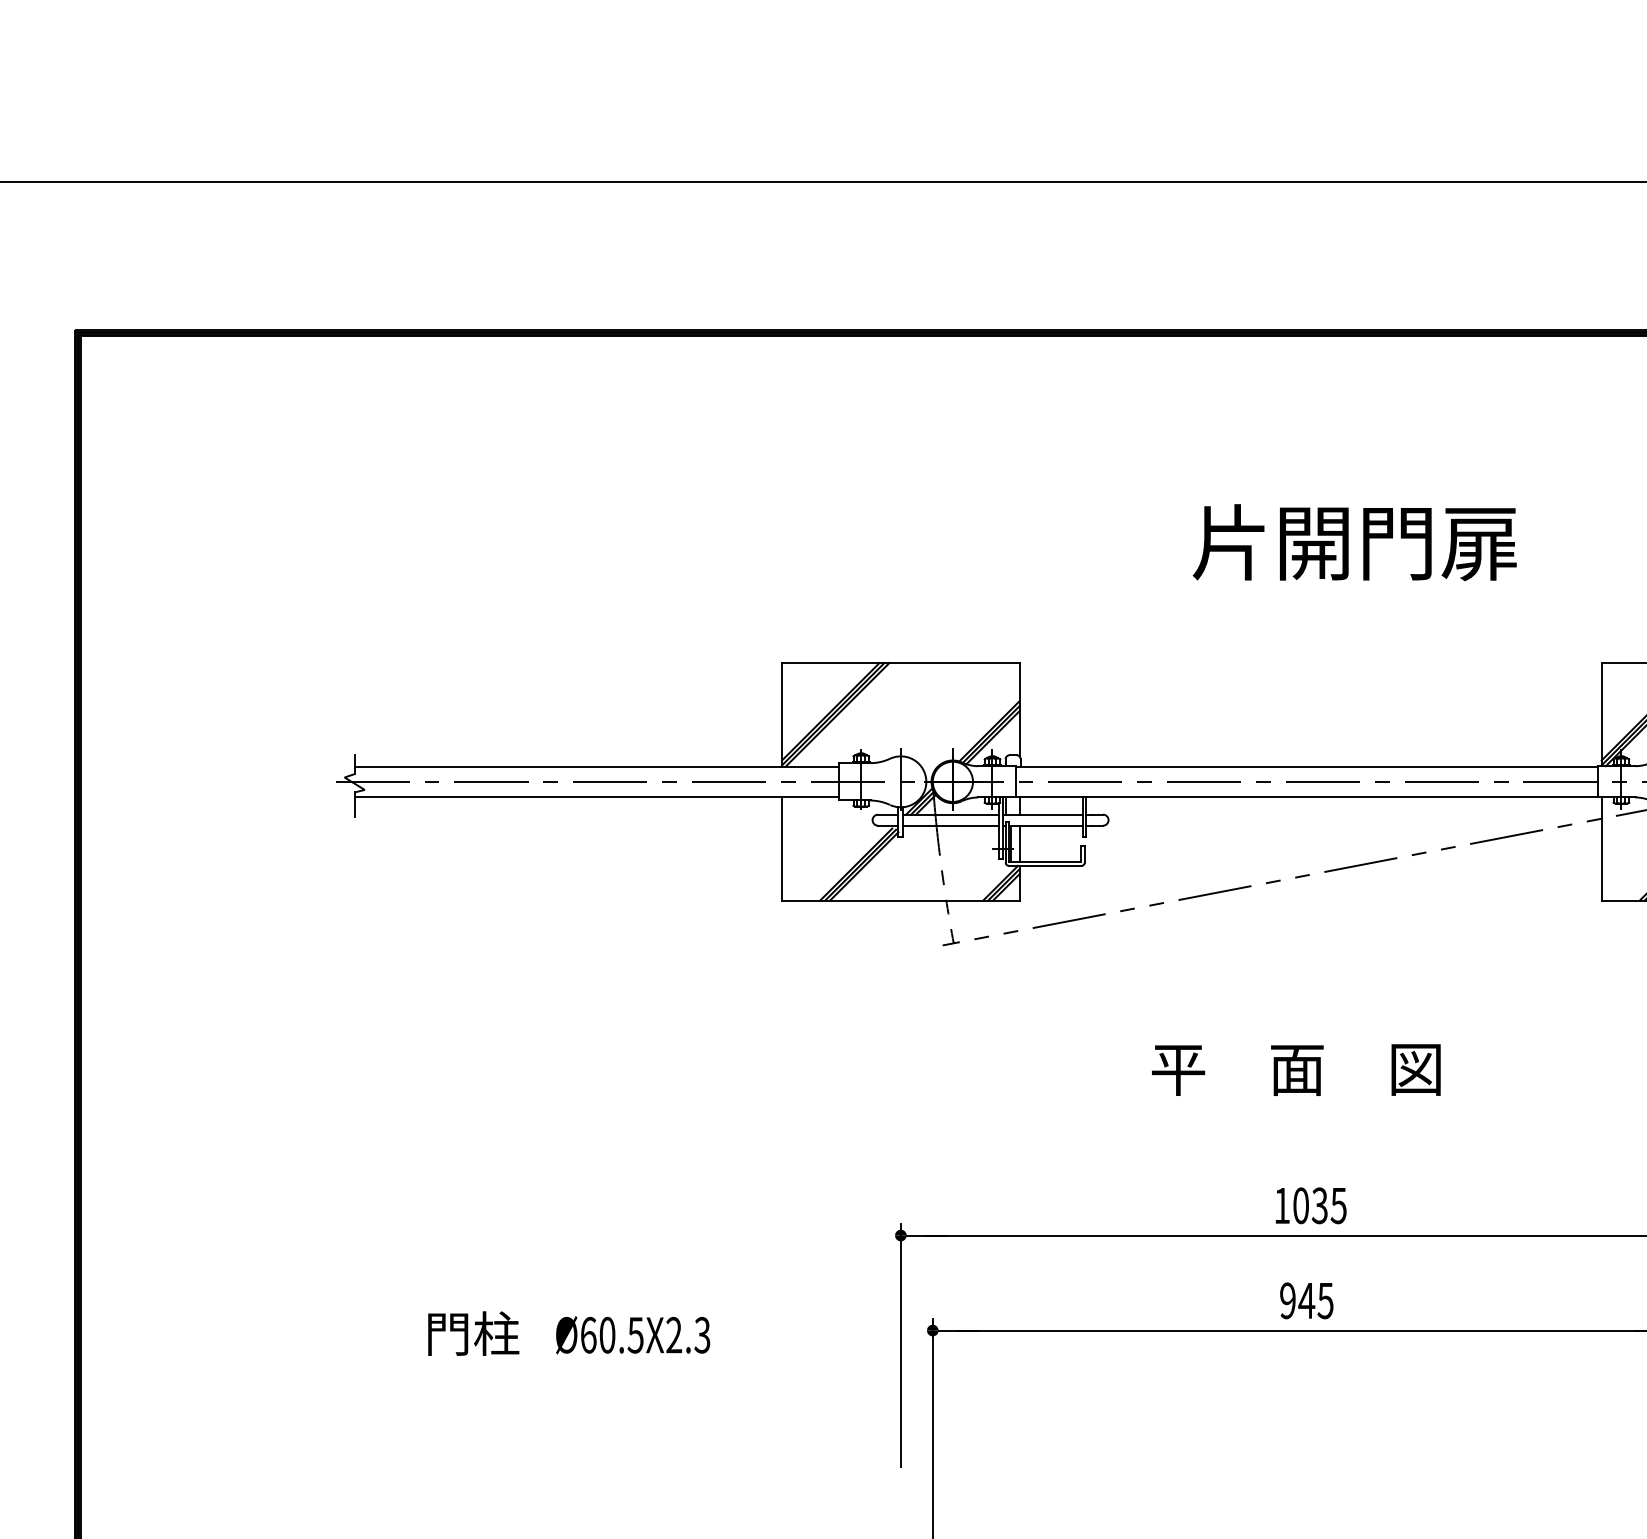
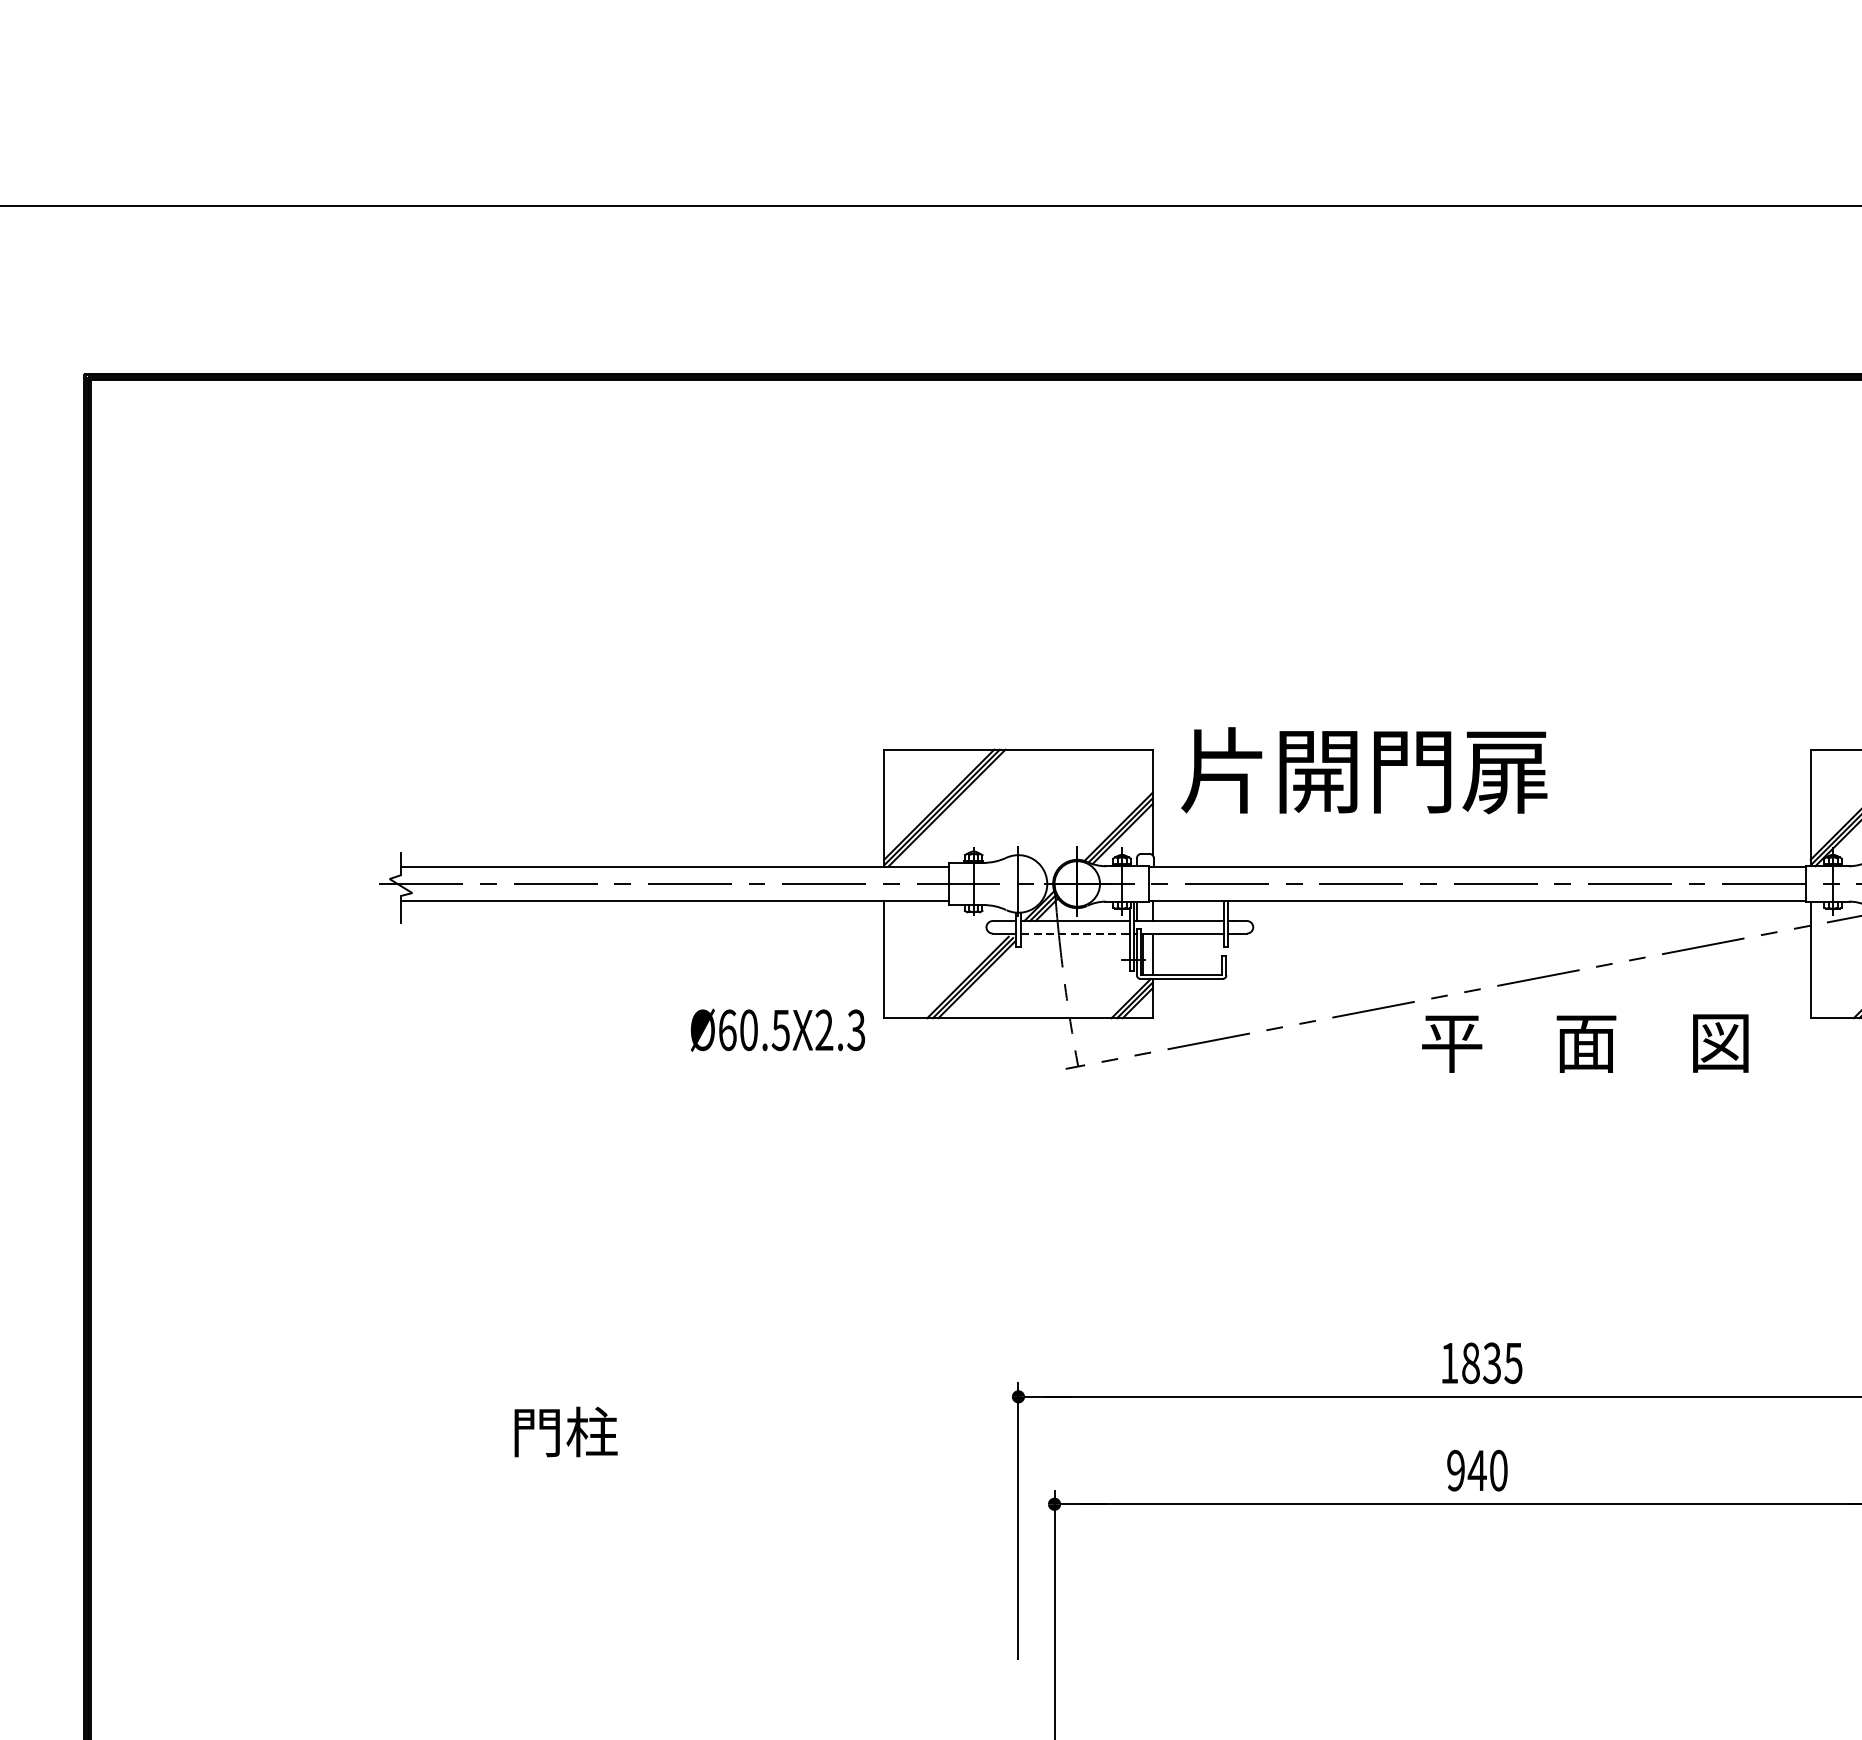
text: (1354, 542) -> (1363, 770), moved
line: (951, 825) -> (1075, 933), solid -> dashed
text: (1296, 1069) -> (1585, 1042), moved
text: (1300, 1205) -> (1470, 1362), 1035 -> 1835
text: (1325, 1300) -> (1498, 1470), 945 -> 940
text: (473, 1333) -> (565, 1431), moved
text: (633, 1335) -> (778, 1030), moved

